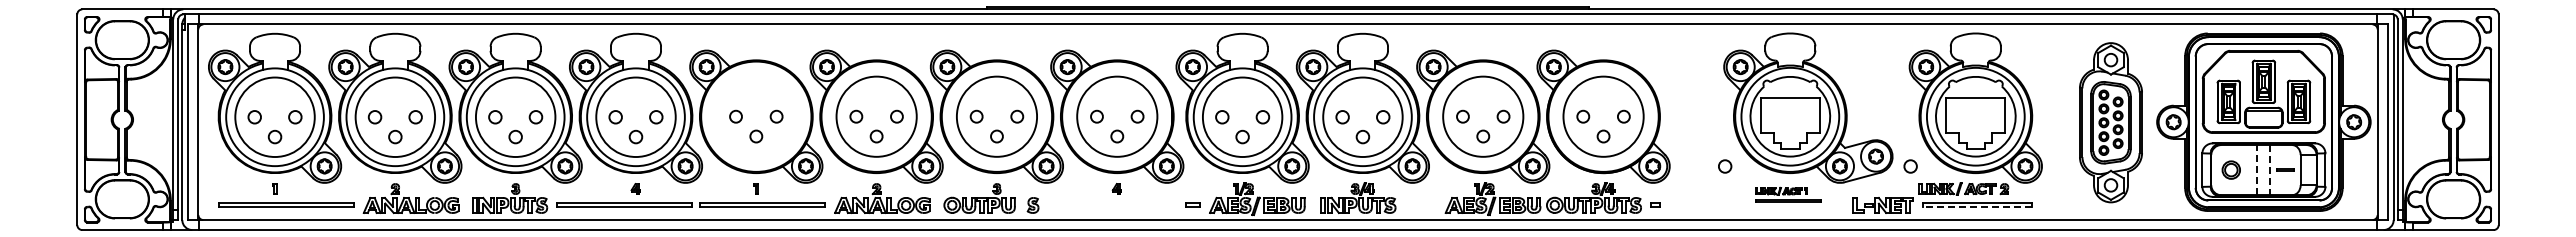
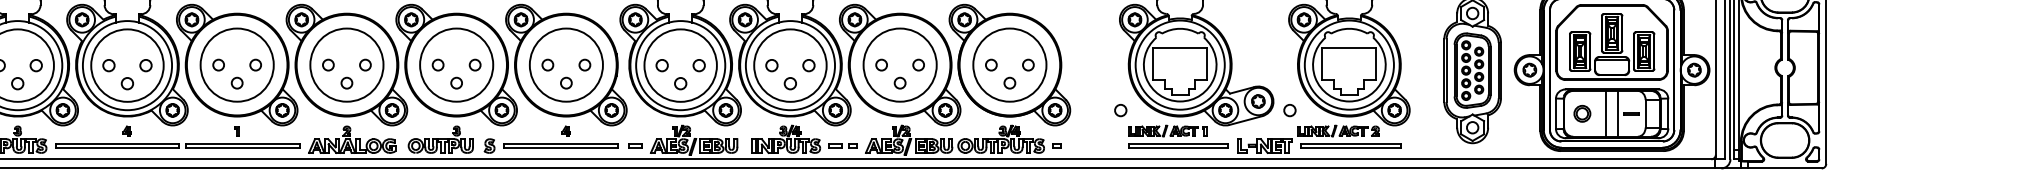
circle: (756, 116) -> (237, 64), added
line: (2256, 169) -> (1605, 113), dashed -> solid
line: (2269, 170) -> (1617, 114), dashed -> solid
part: (1788, 194) -> (1178, 136), size x1.67
part: (1111, 204) -> (561, 145), added
part: (1420, 204) -> (842, 145), added
line: (1977, 207) -> (1350, 147), dashed -> solid

